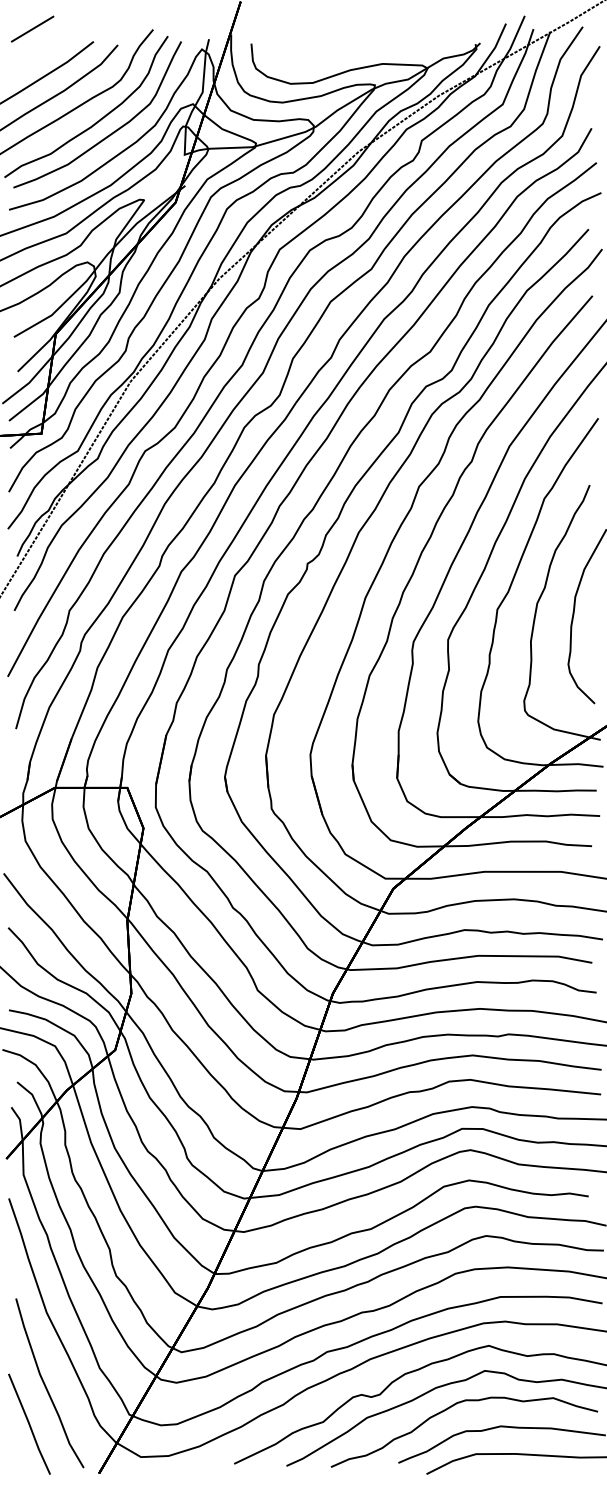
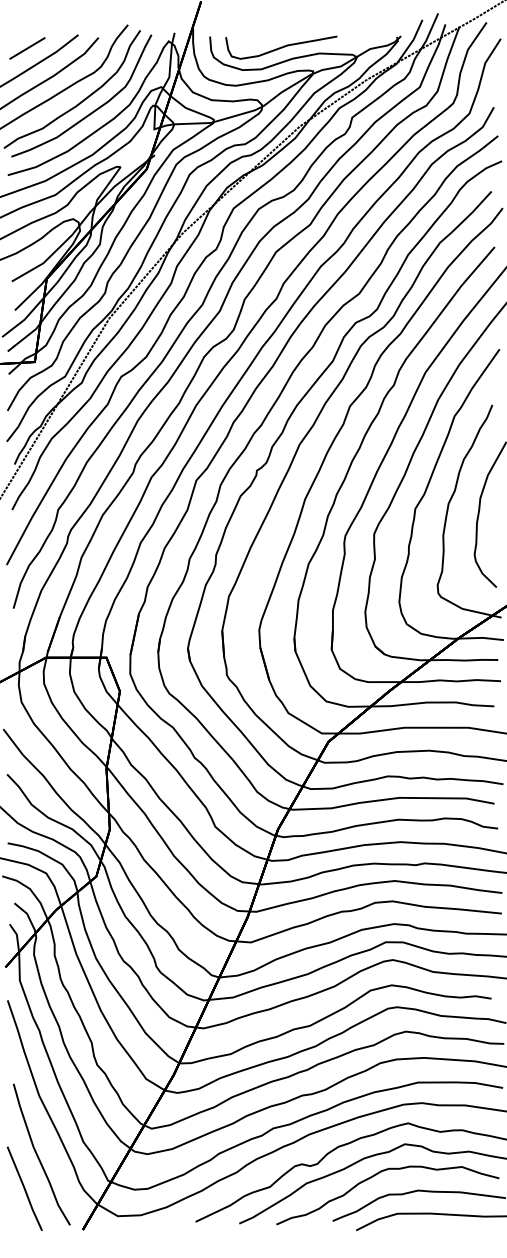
line: (32, 29) -> (27, 48), moved
curve: (337, 56) -> (281, 47), added

